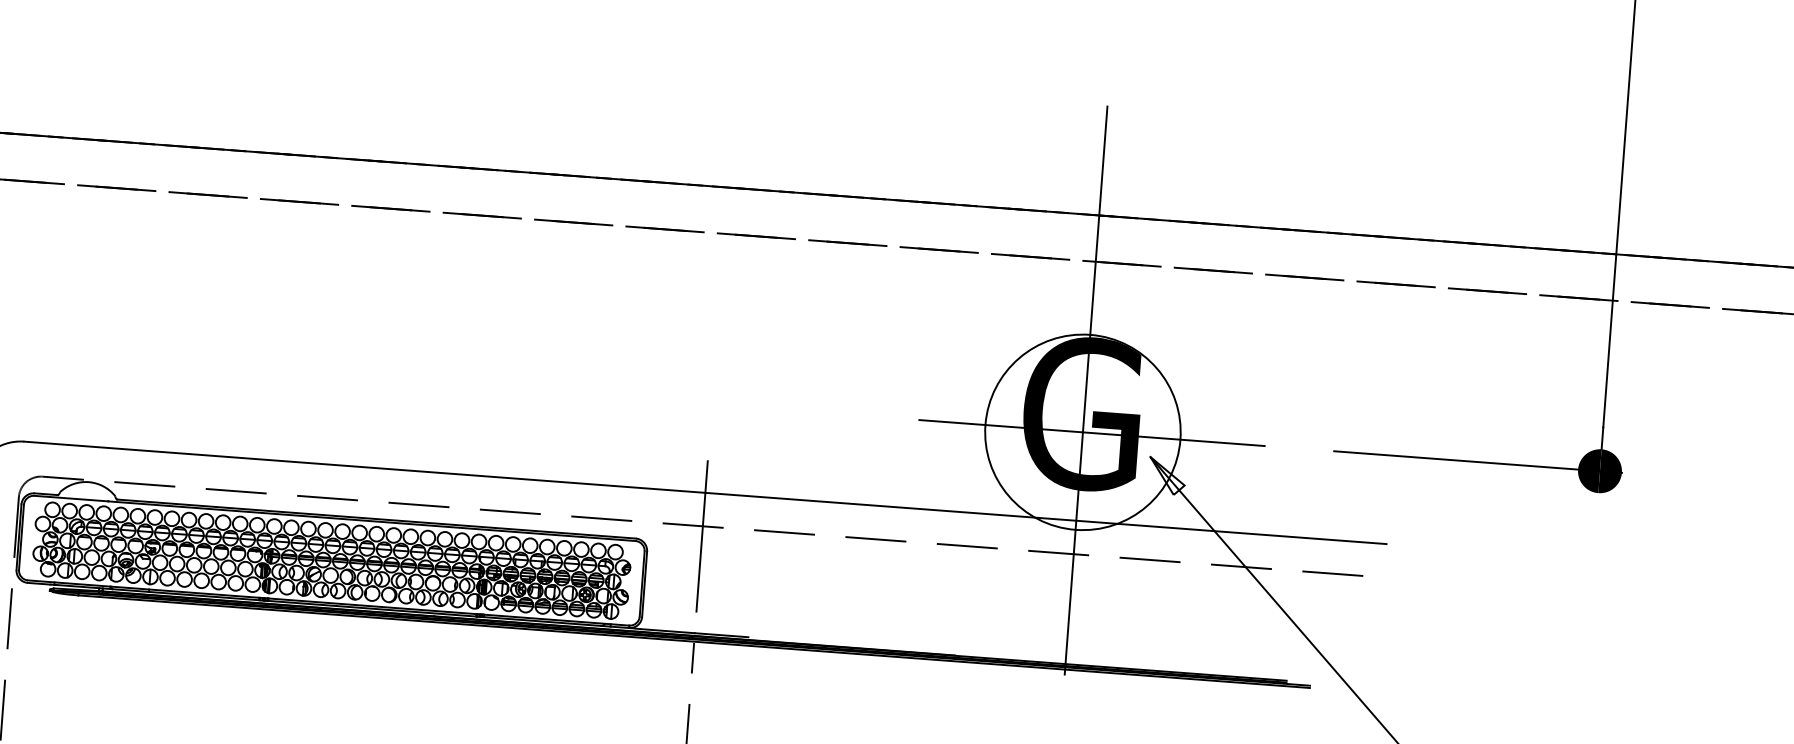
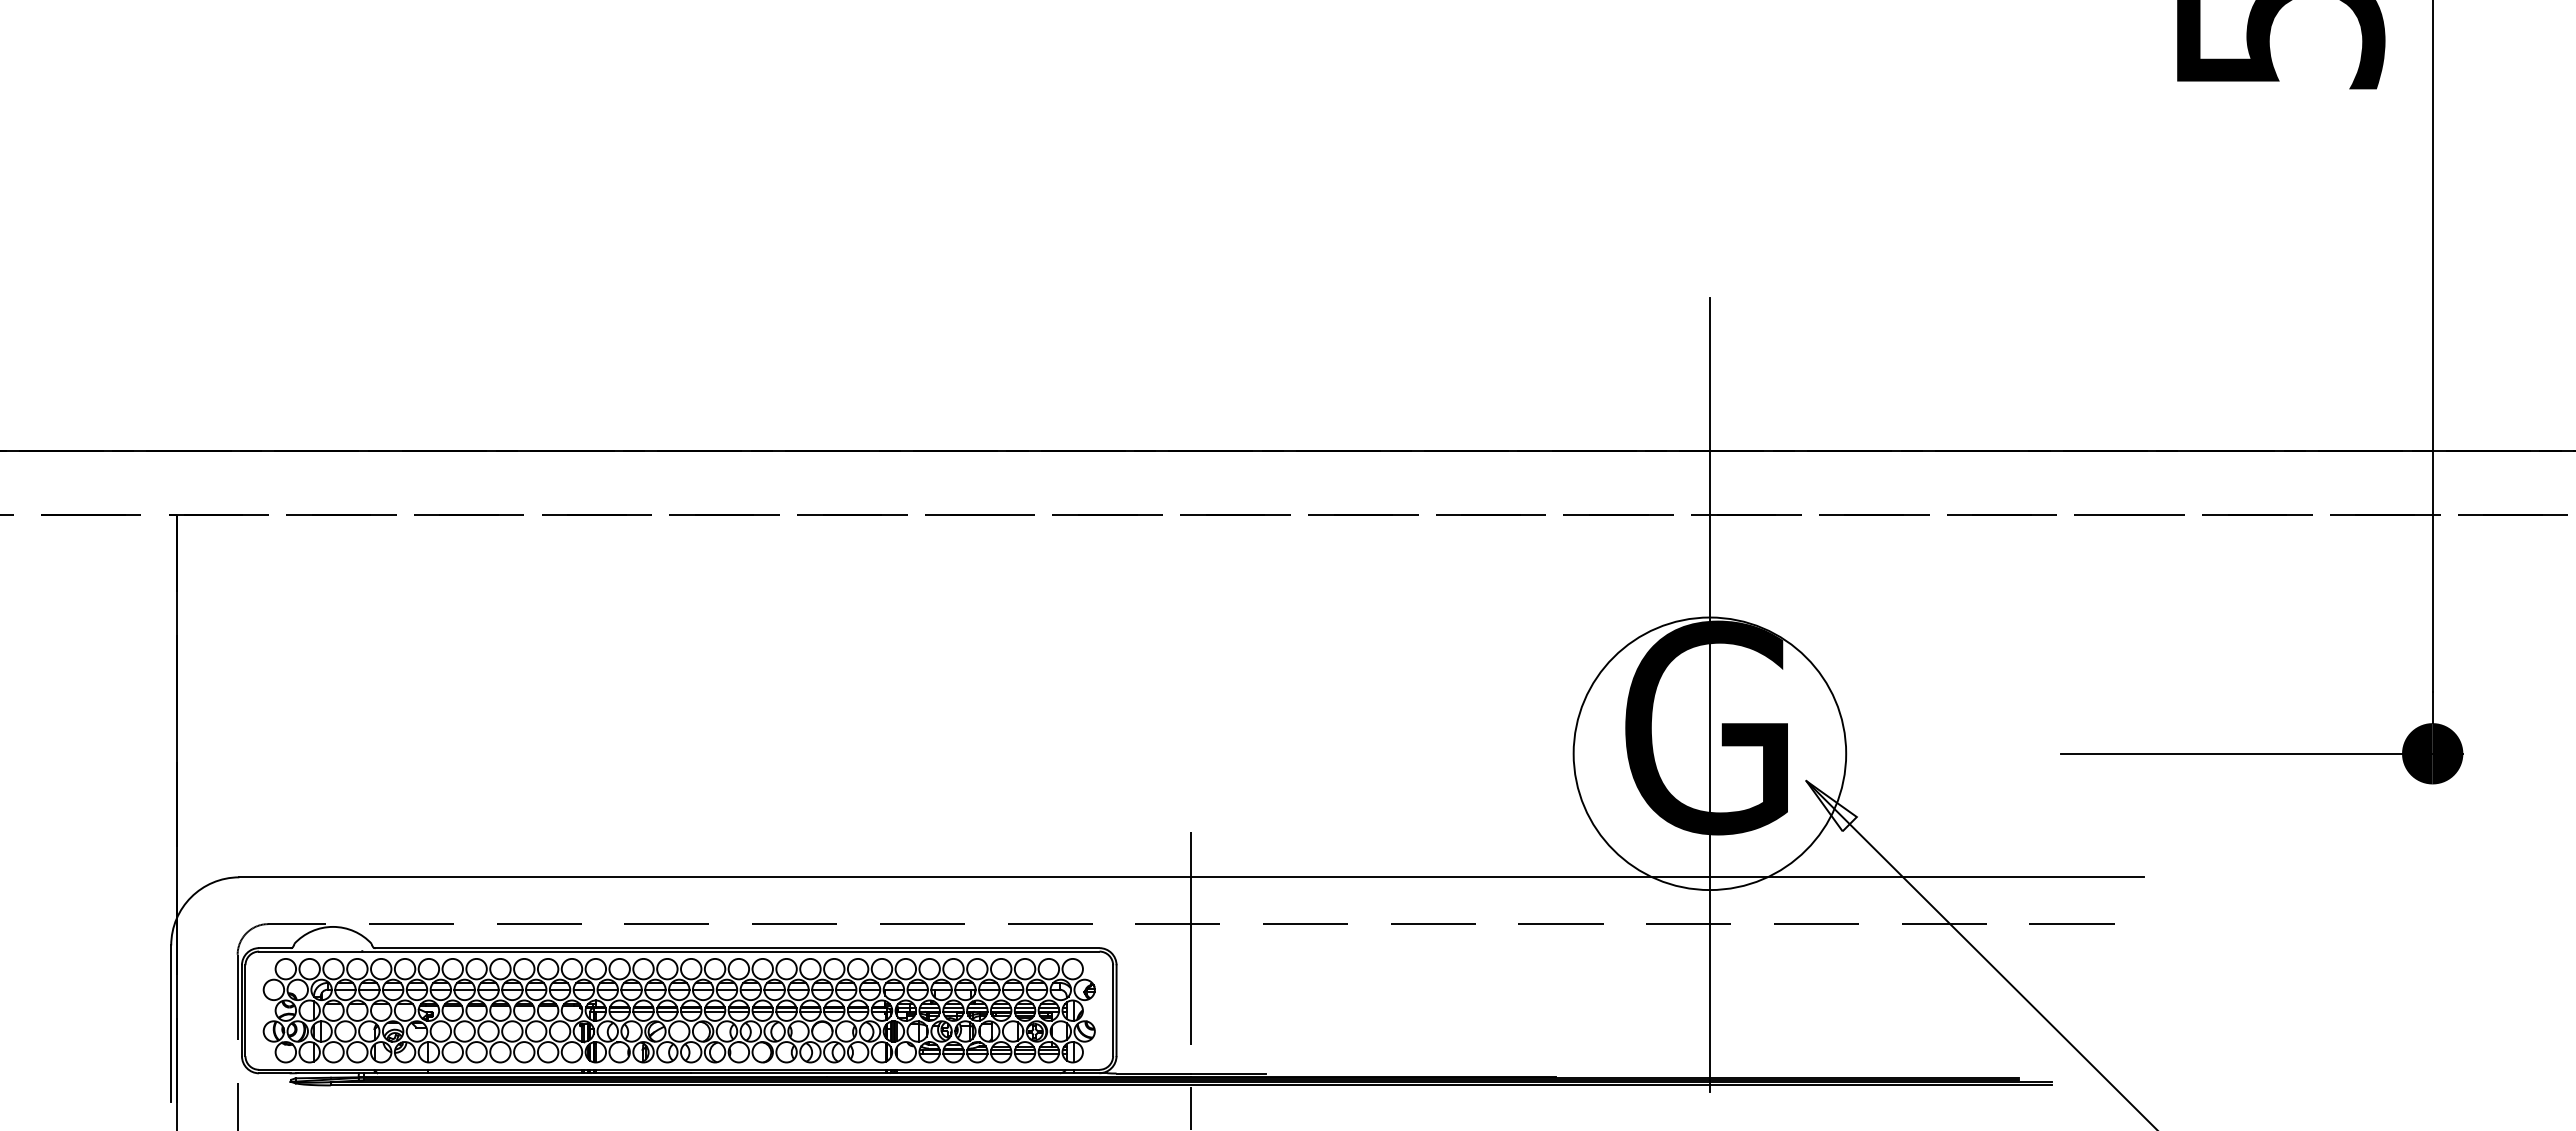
line: (1091, 432) -> (1722, 753), removed

